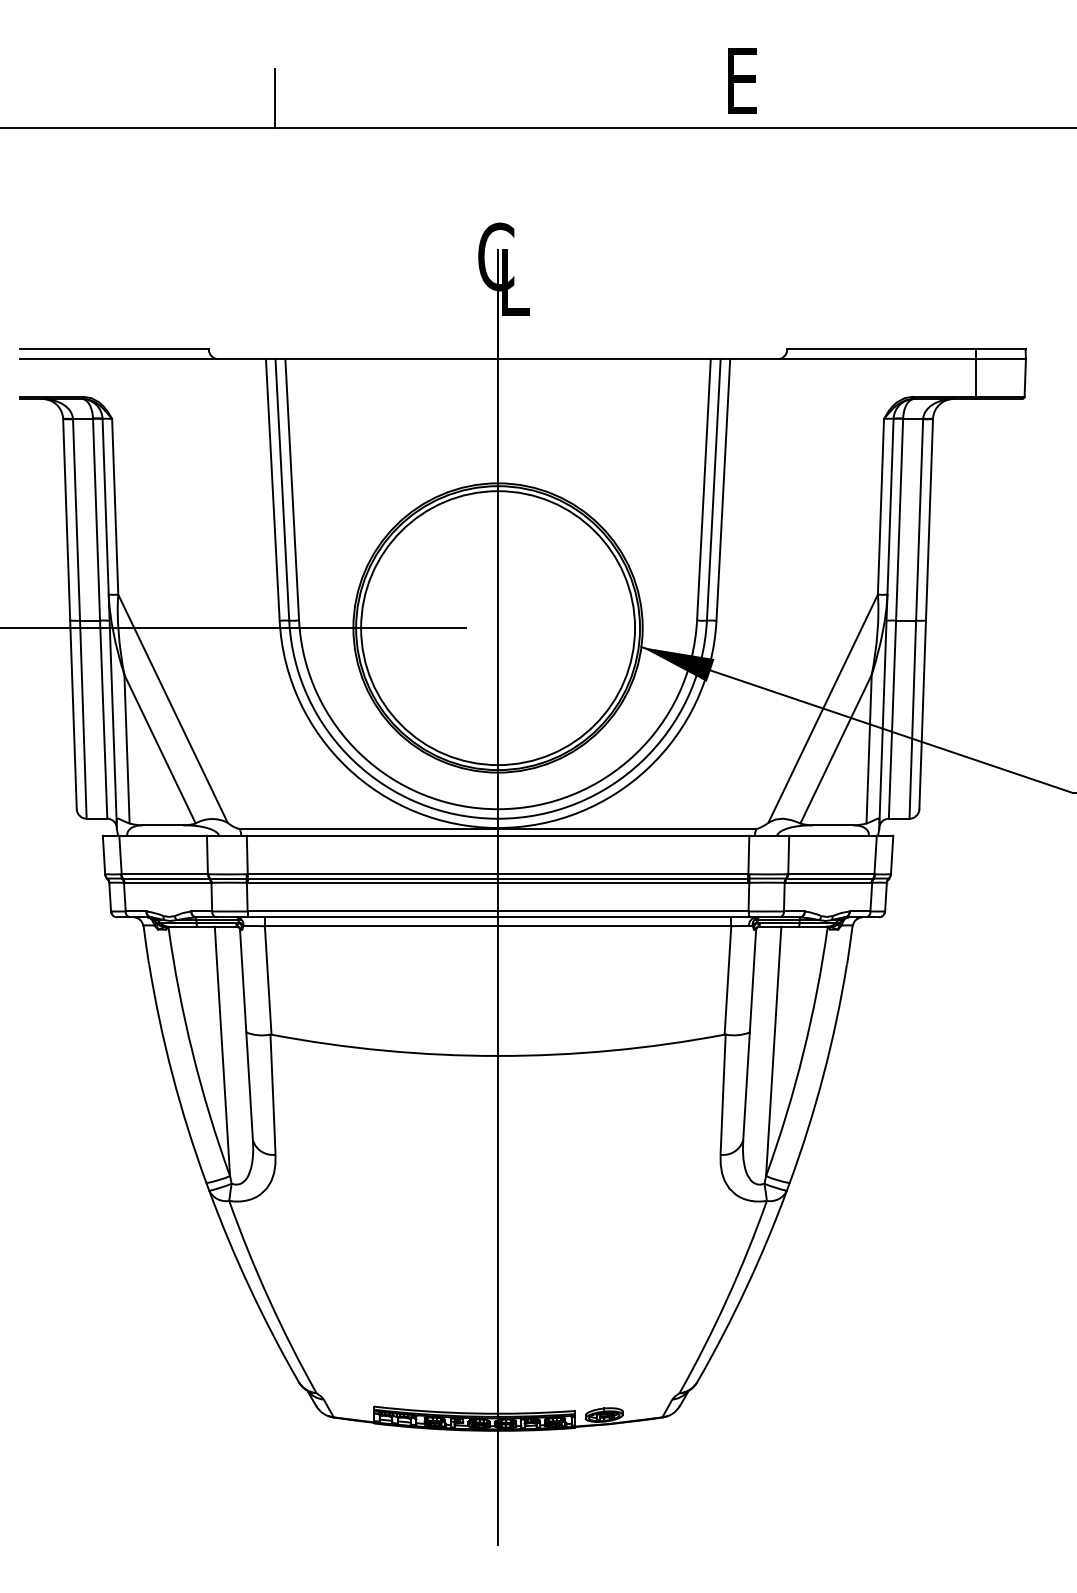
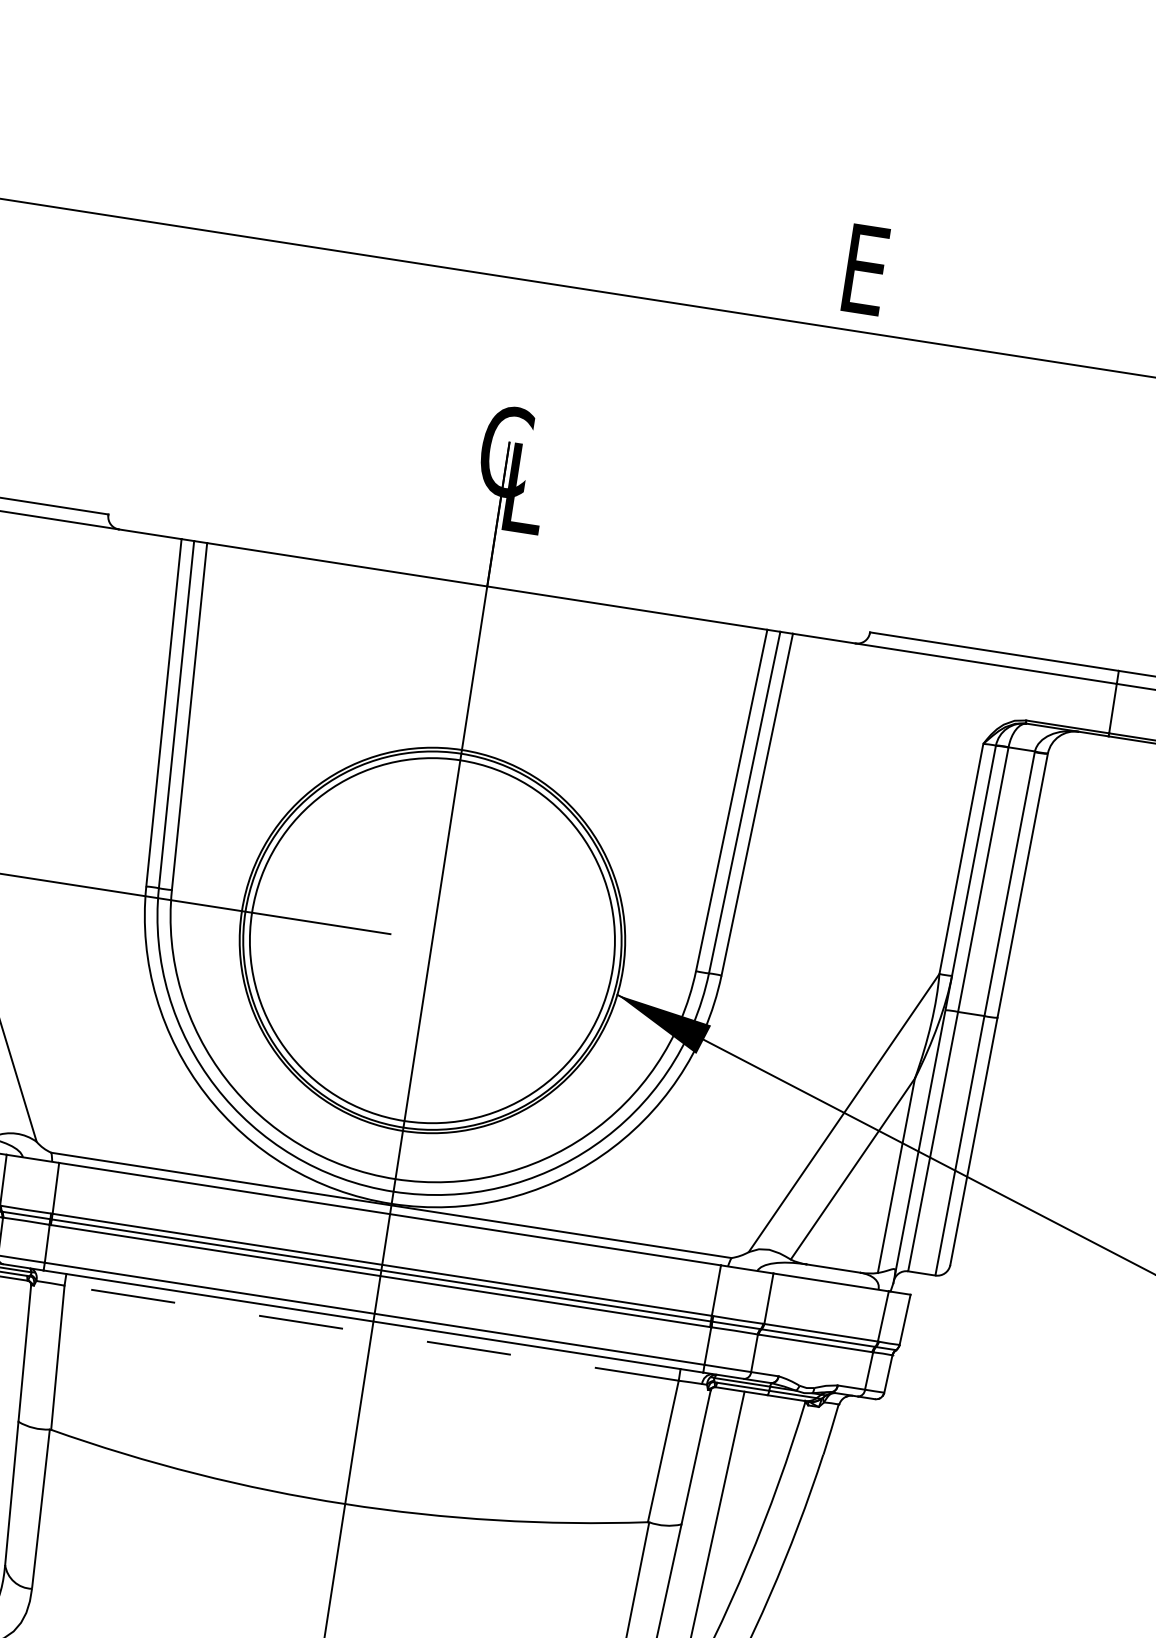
line: (275, 98) -> (247, 197), removed
line: (497, 926) -> (370, 1333), solid -> dashed

